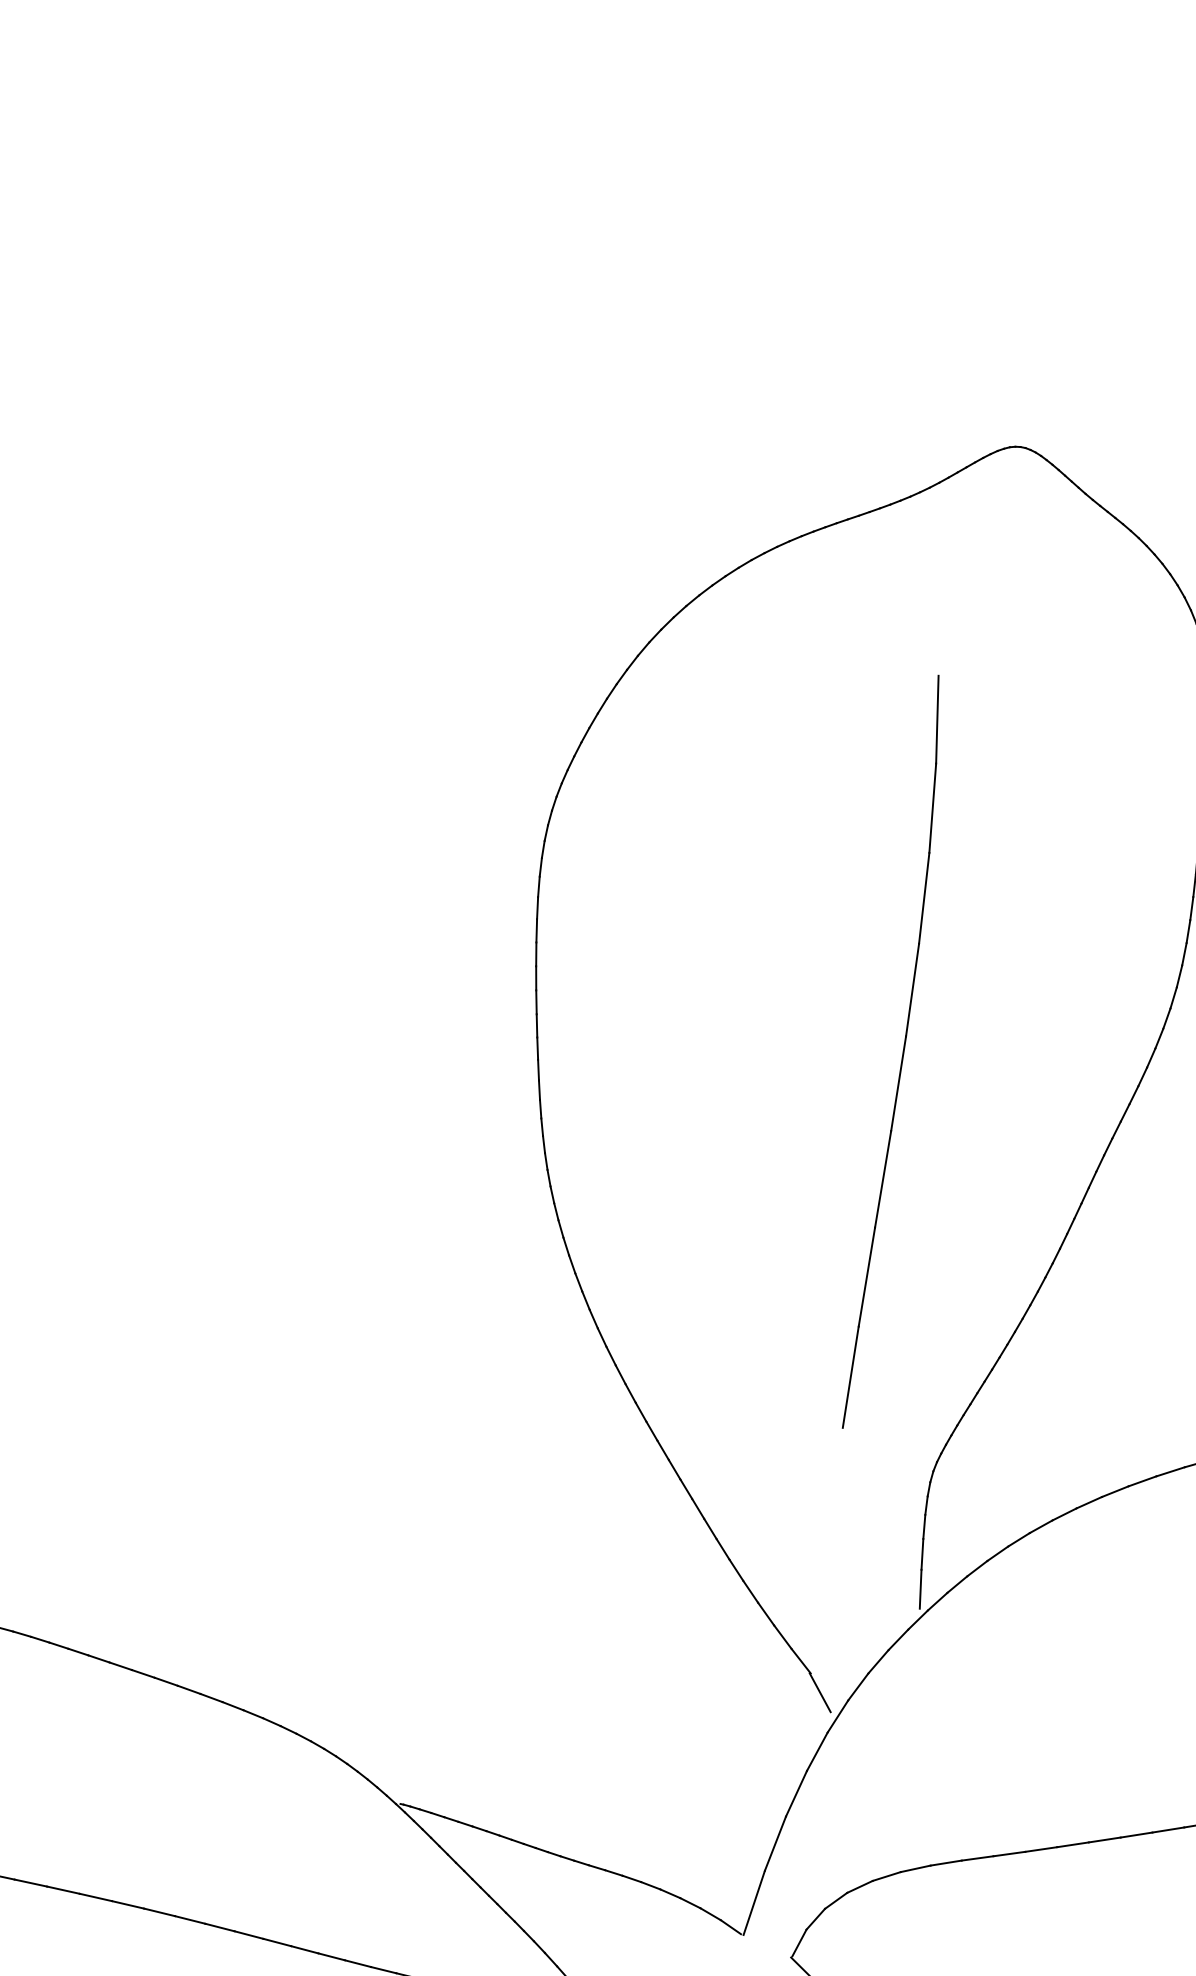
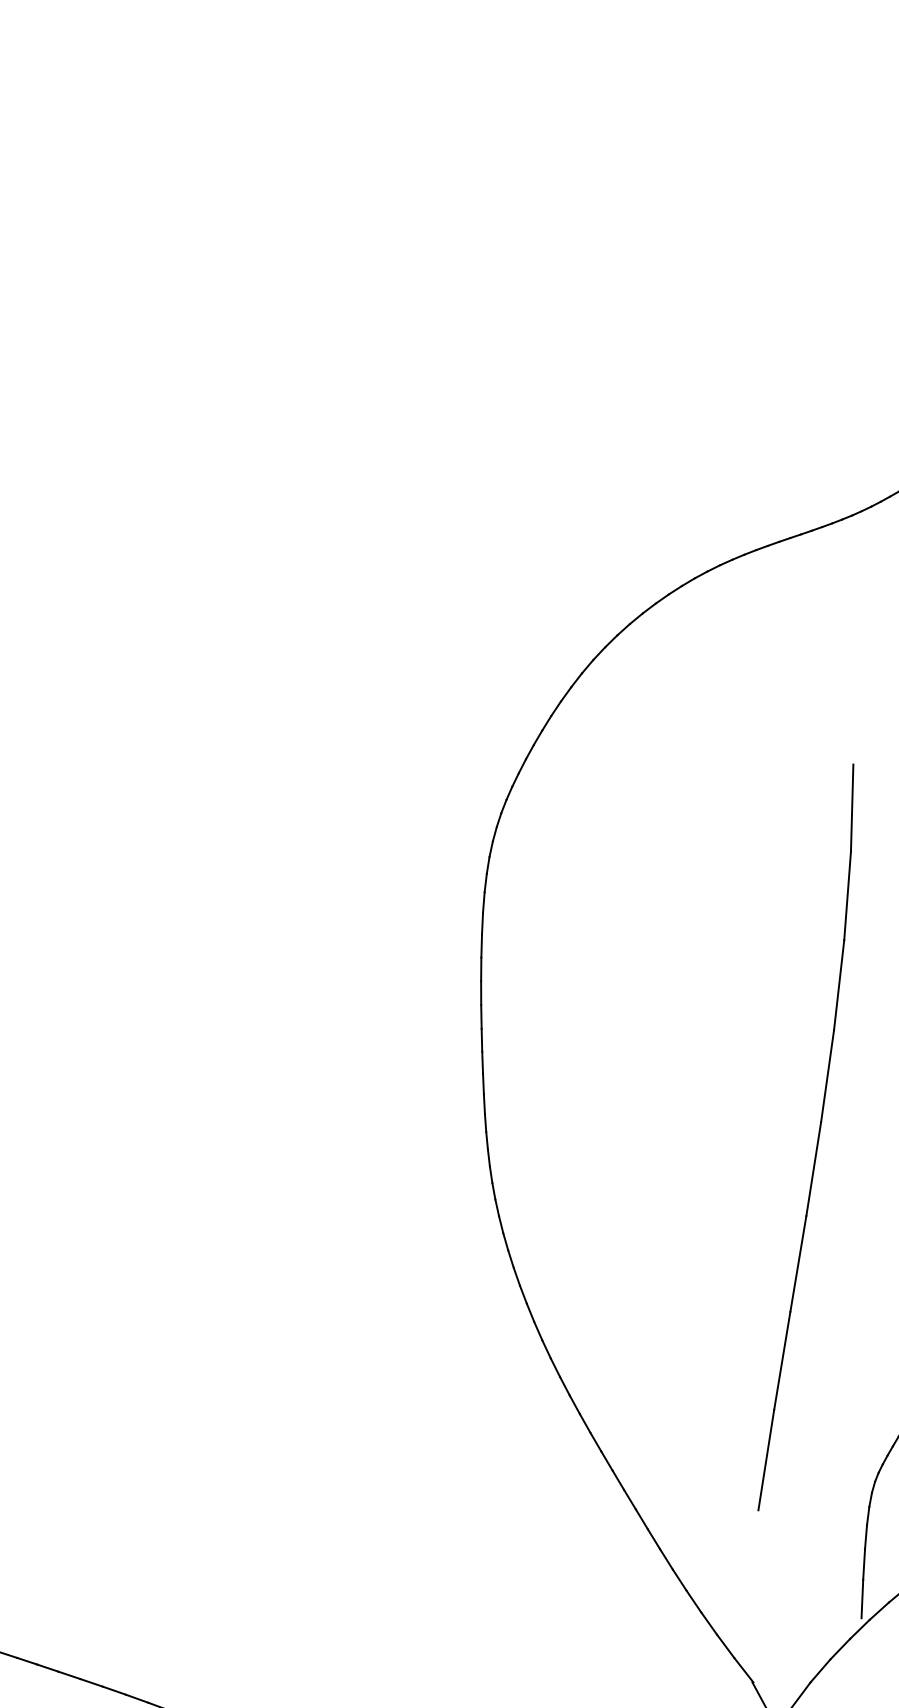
part: (902, 1051) -> (817, 1137), moved

